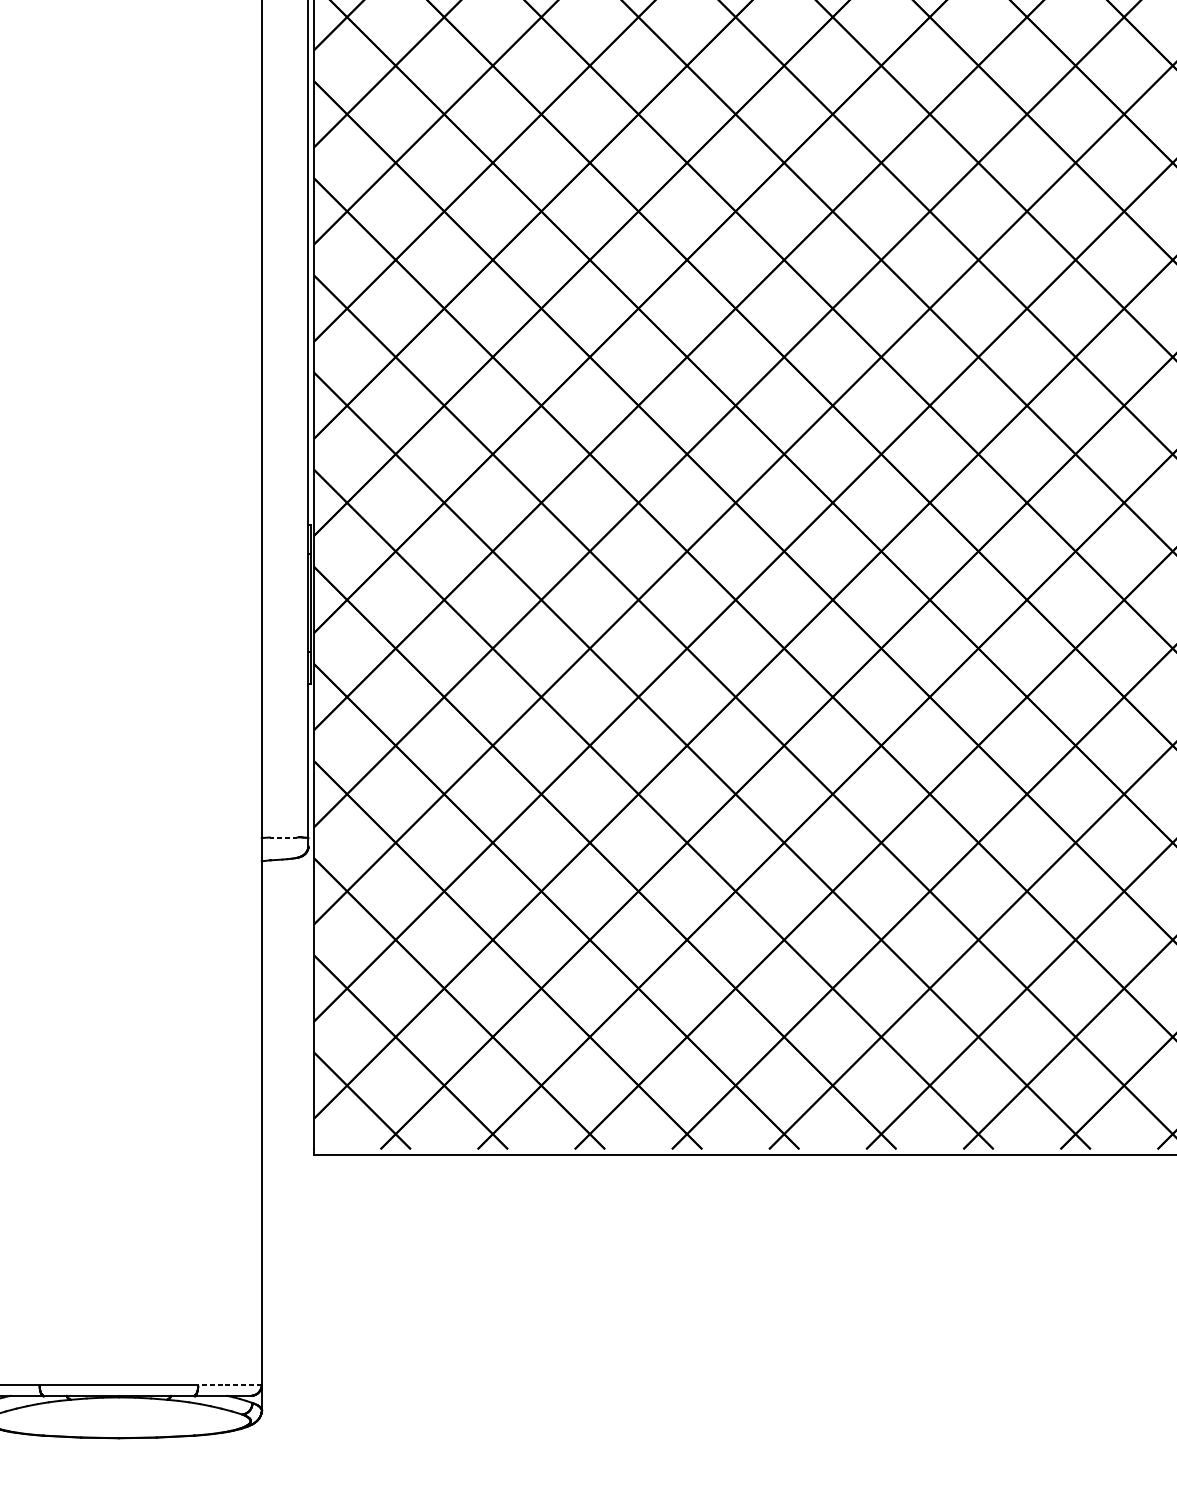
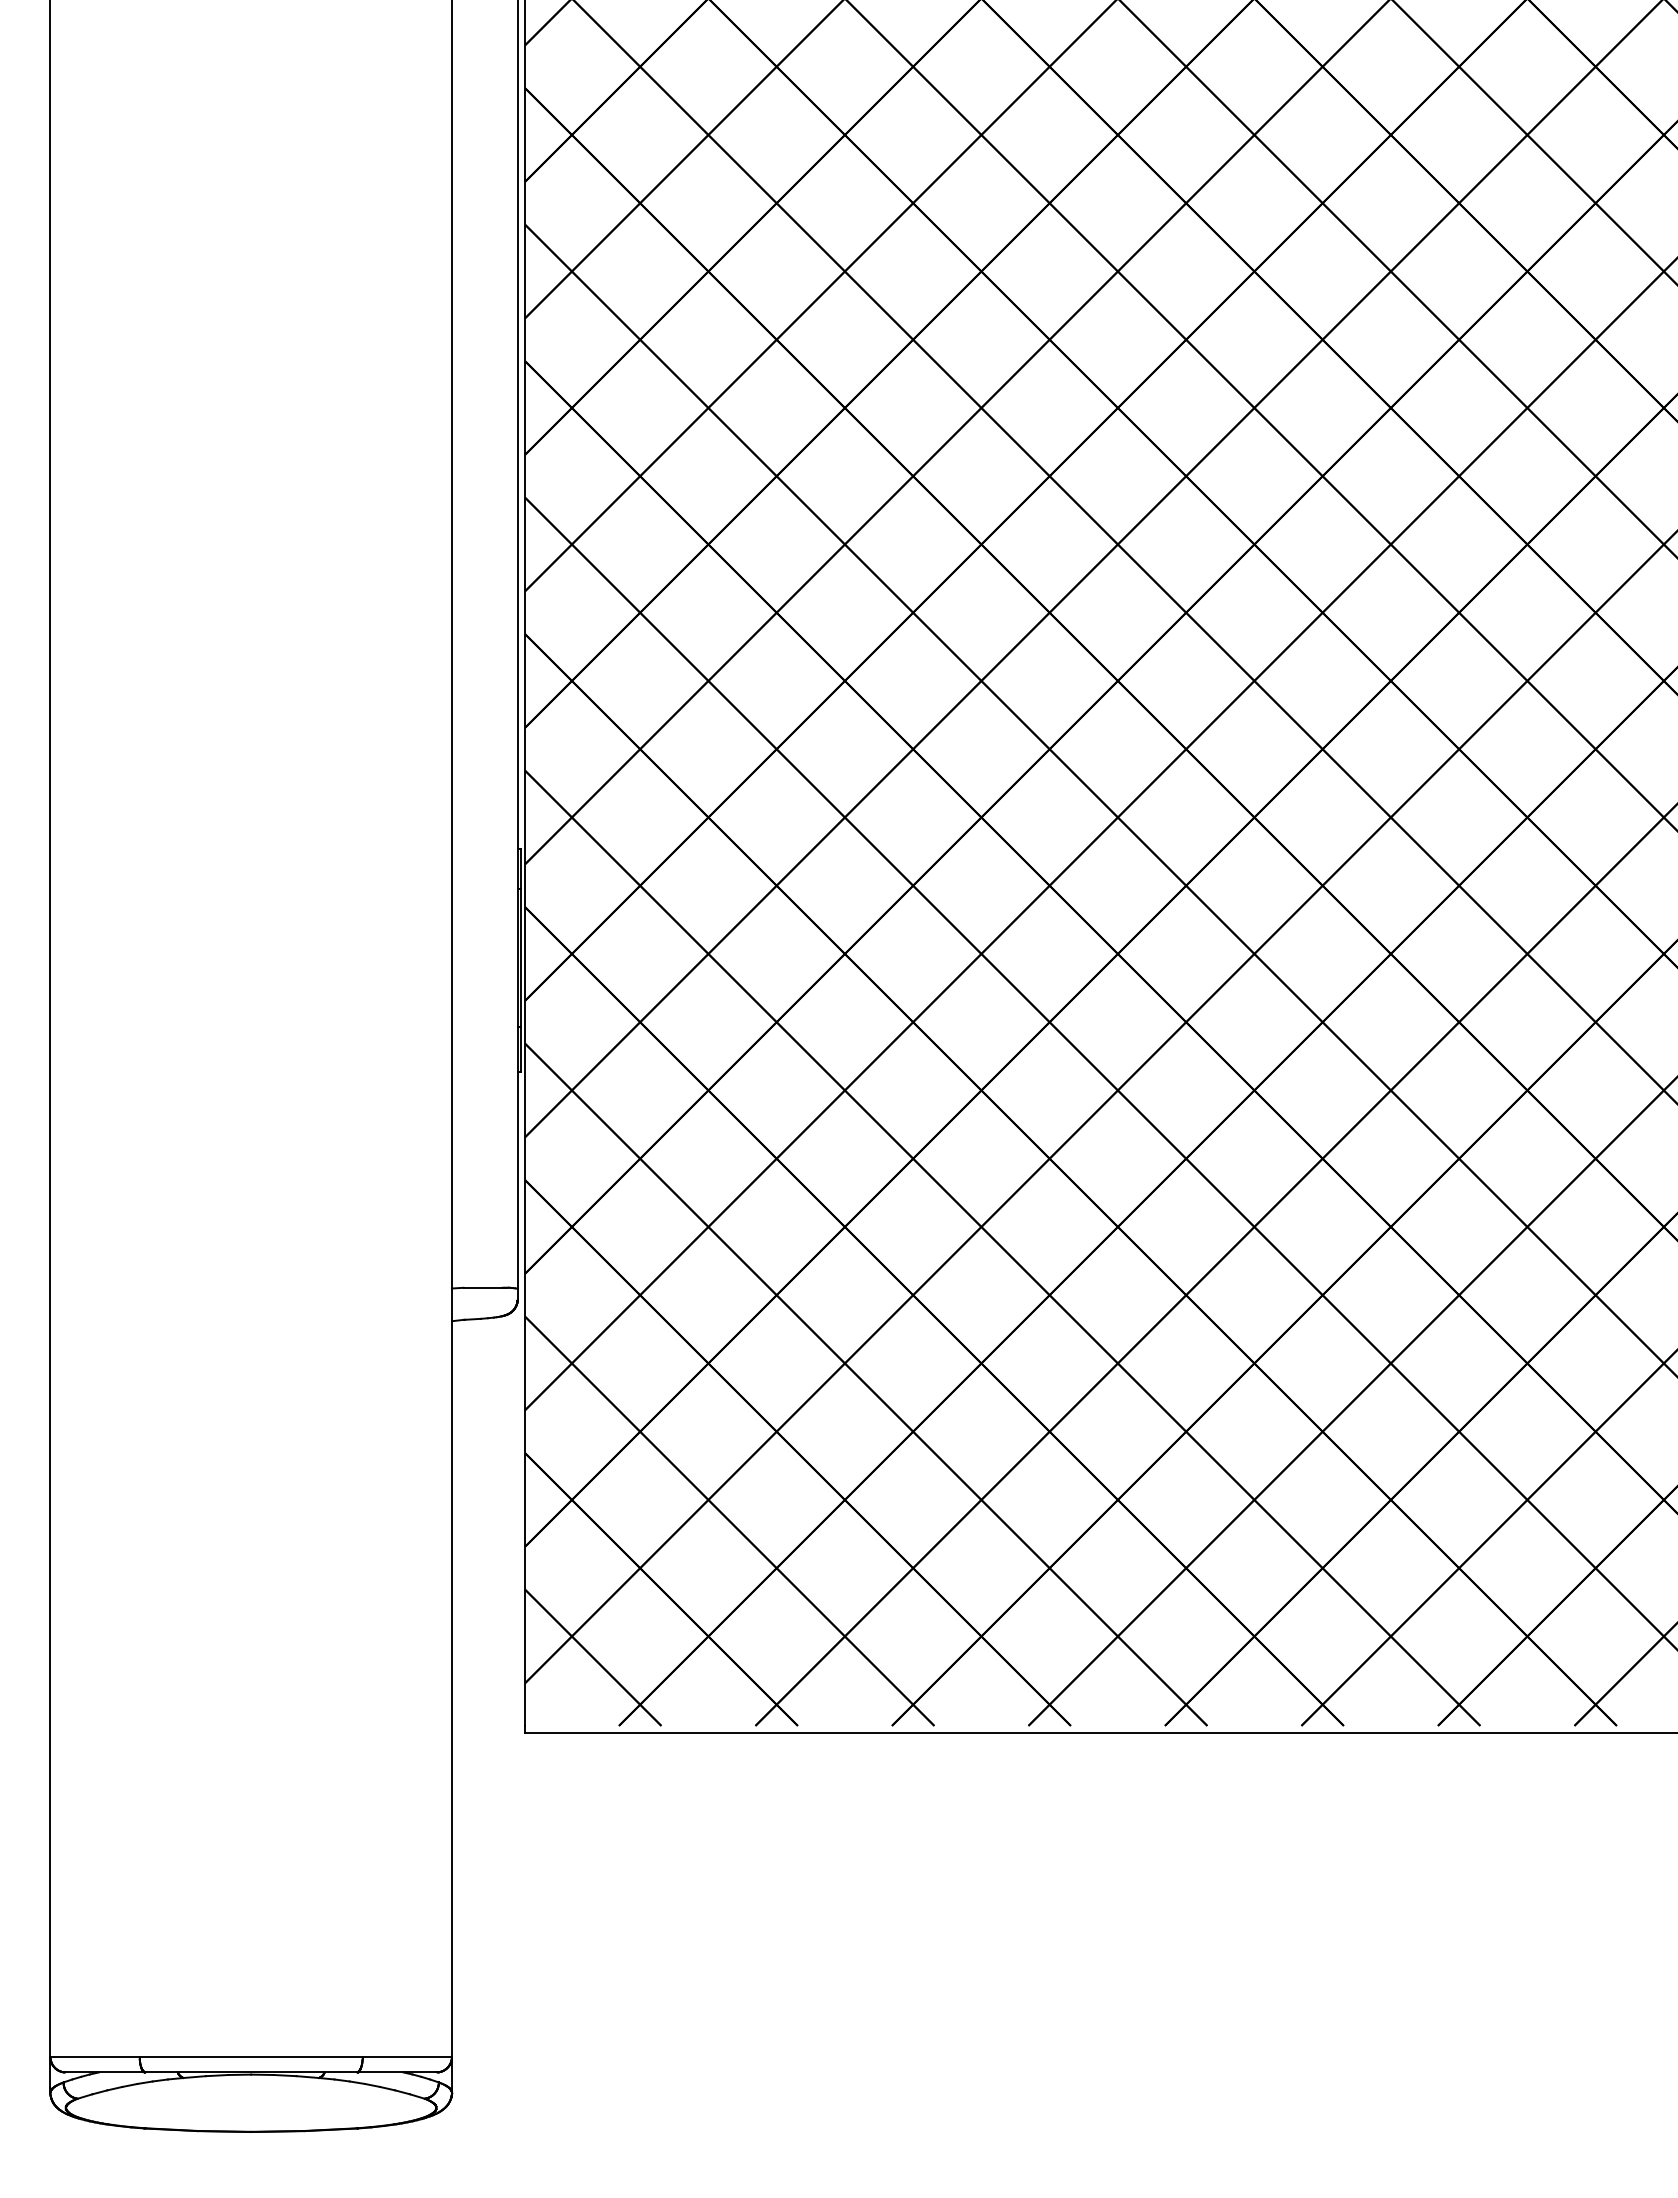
line: (283, 837) -> (482, 1287), dashed -> solid
line: (230, 1385) -> (407, 2057), dashed -> solid

